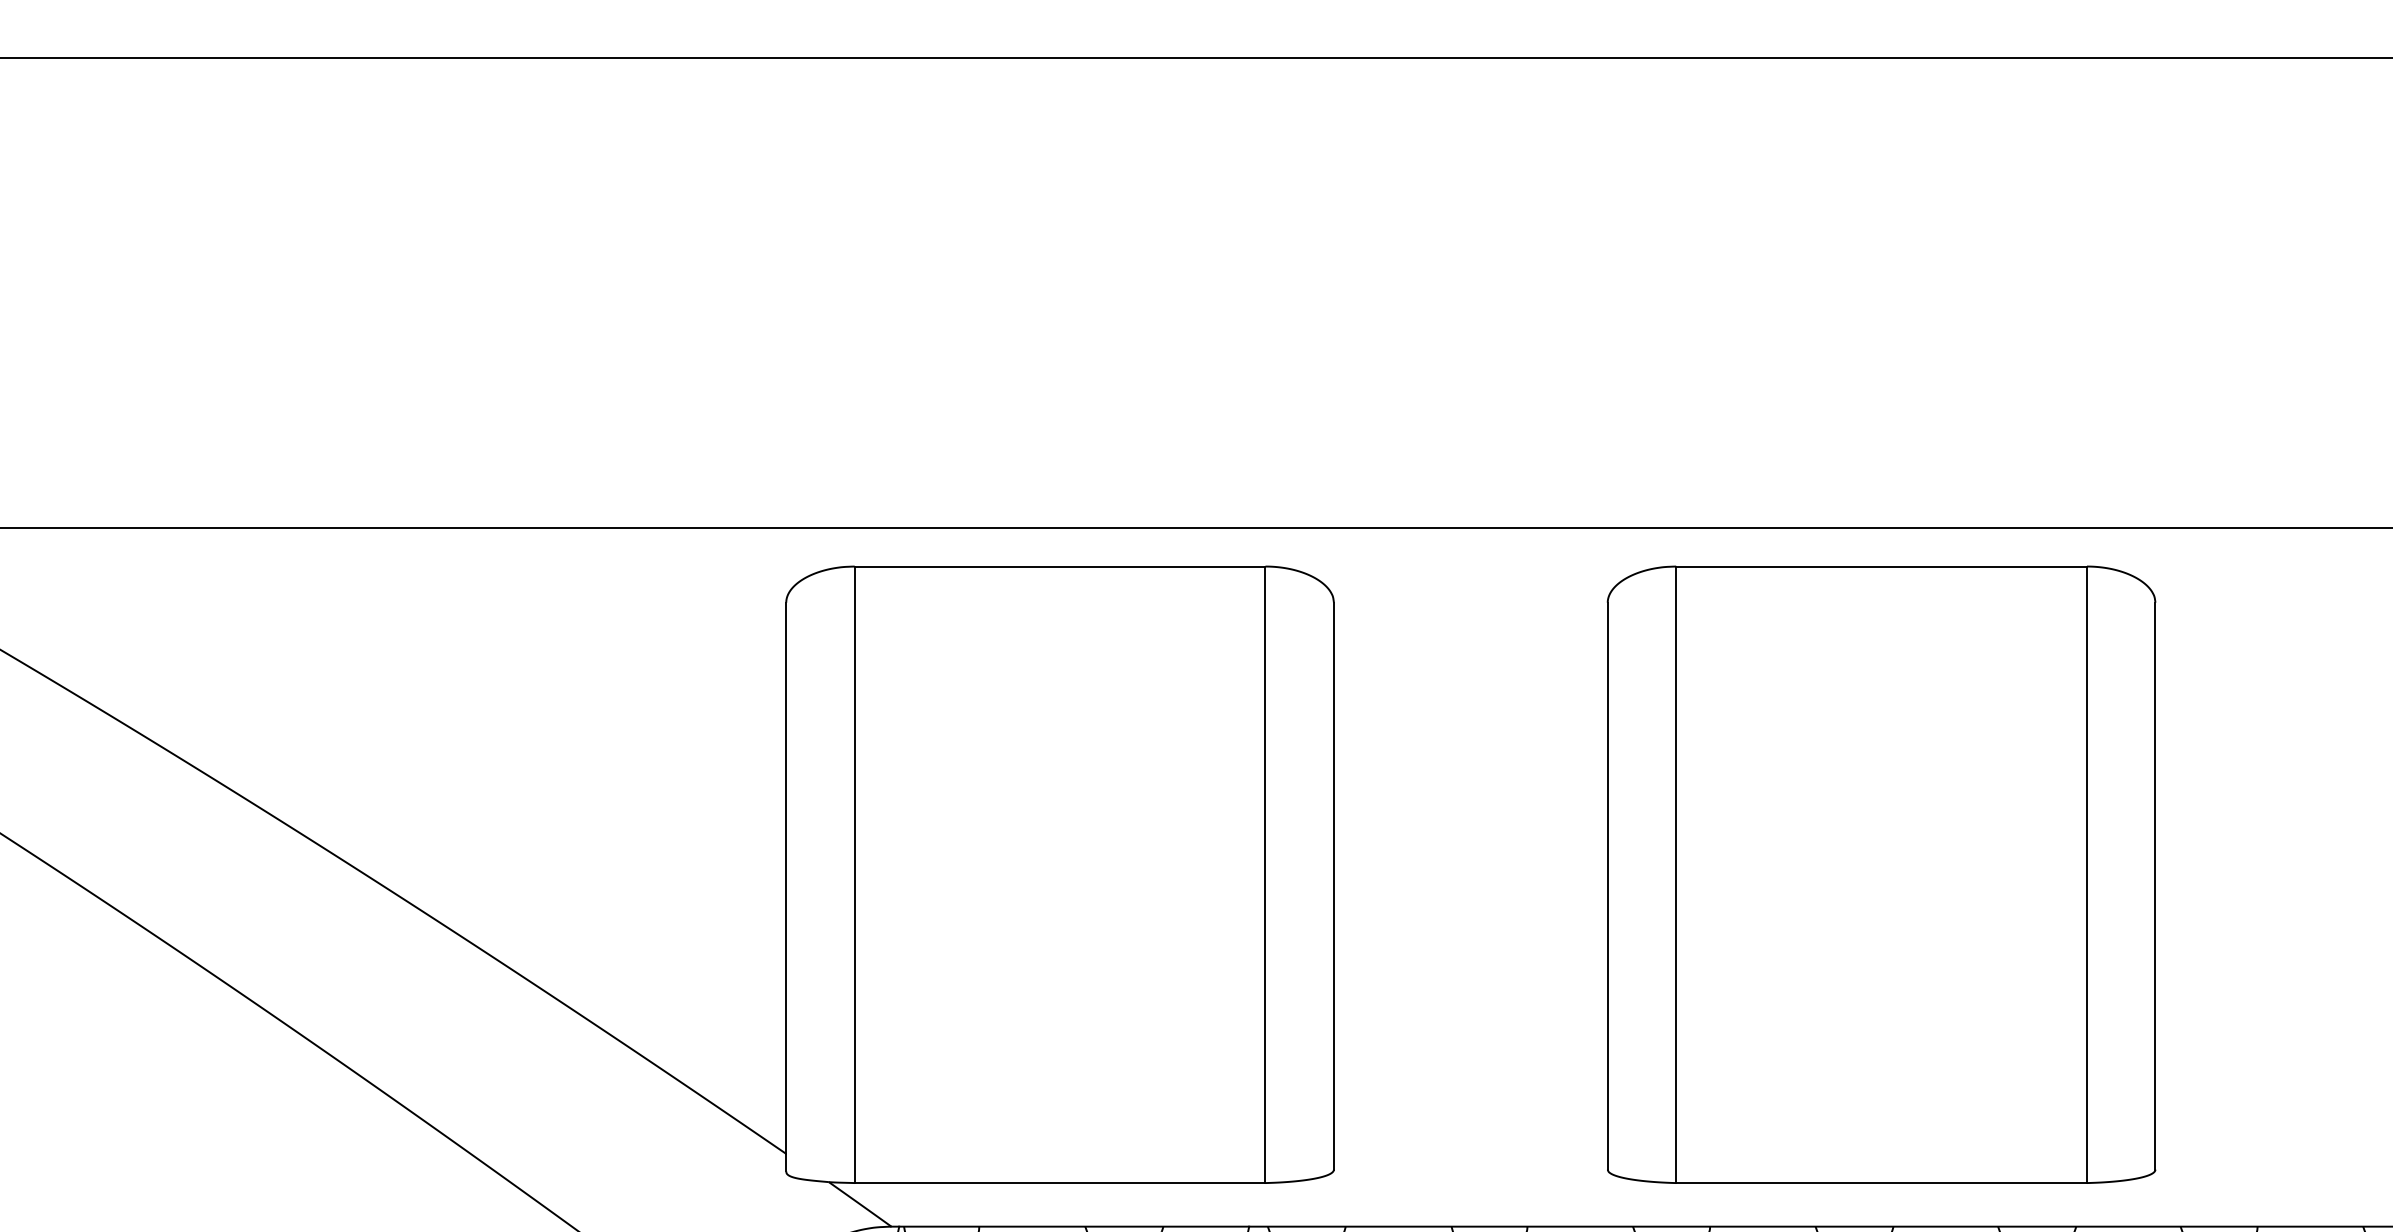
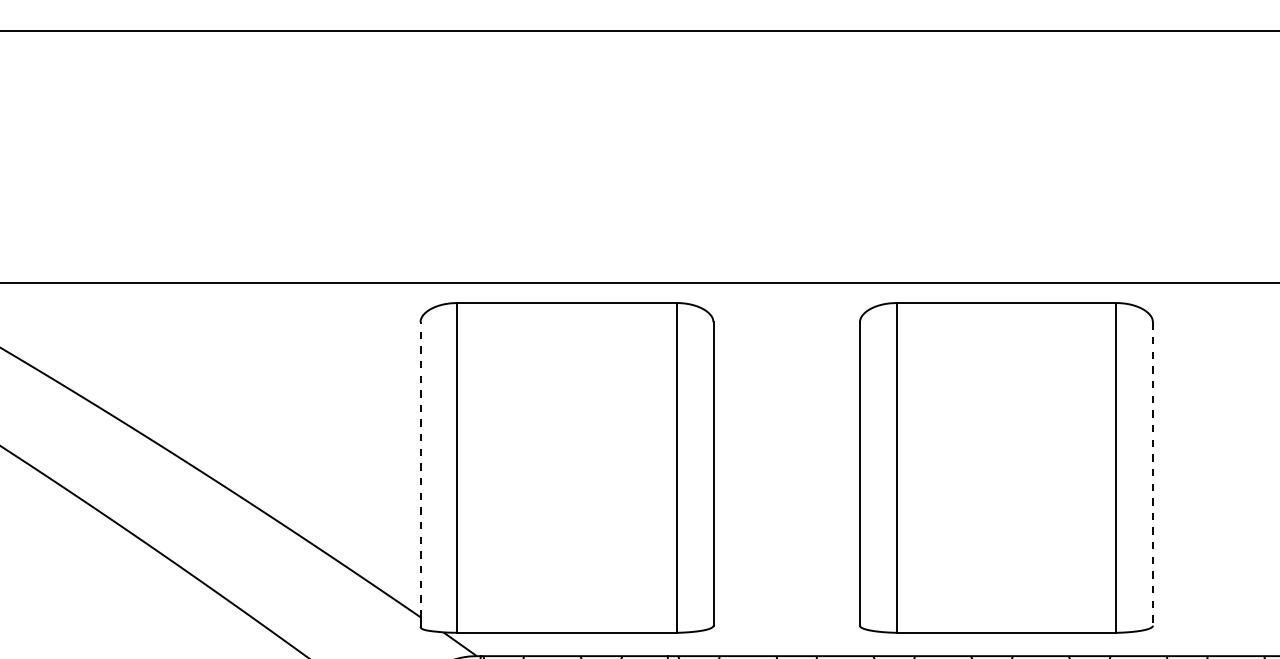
line: (786, 877) -> (420, 469), solid -> dashed
line: (2154, 887) -> (1152, 474), solid -> dashed

